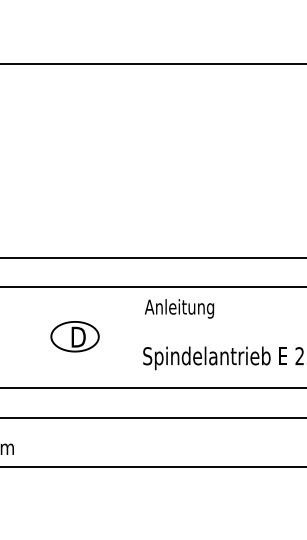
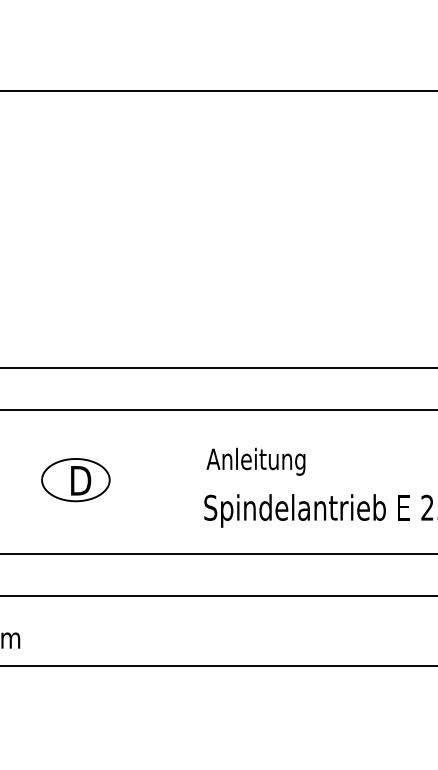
text: (179, 308) -> (256, 461), moved
part: (74, 336) -> (75, 479), moved

